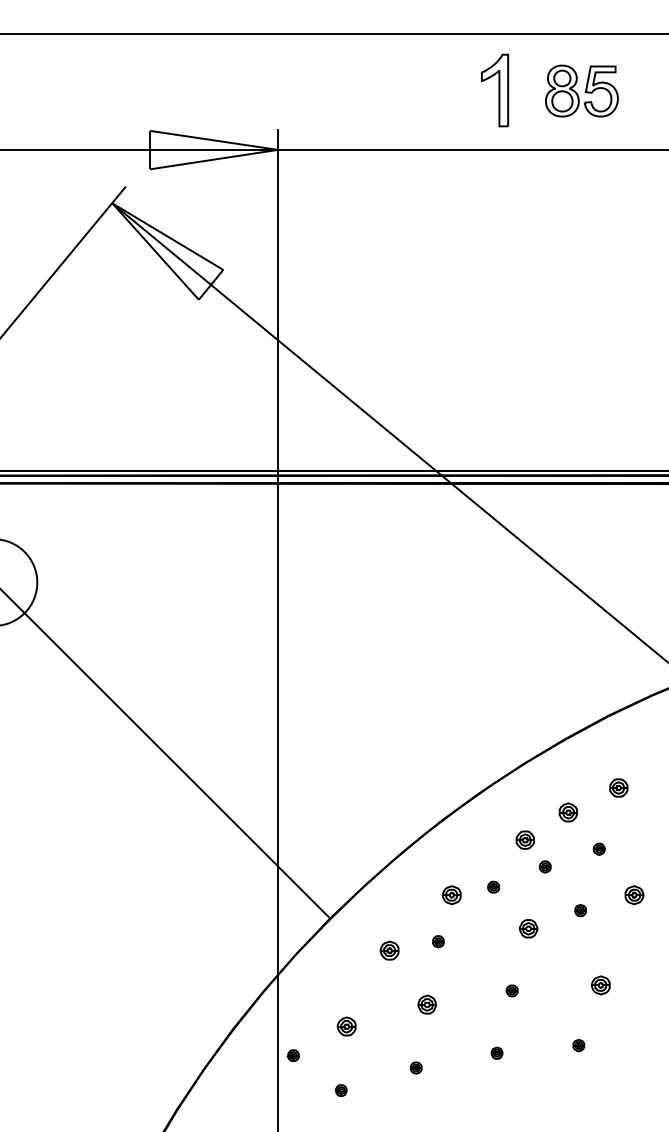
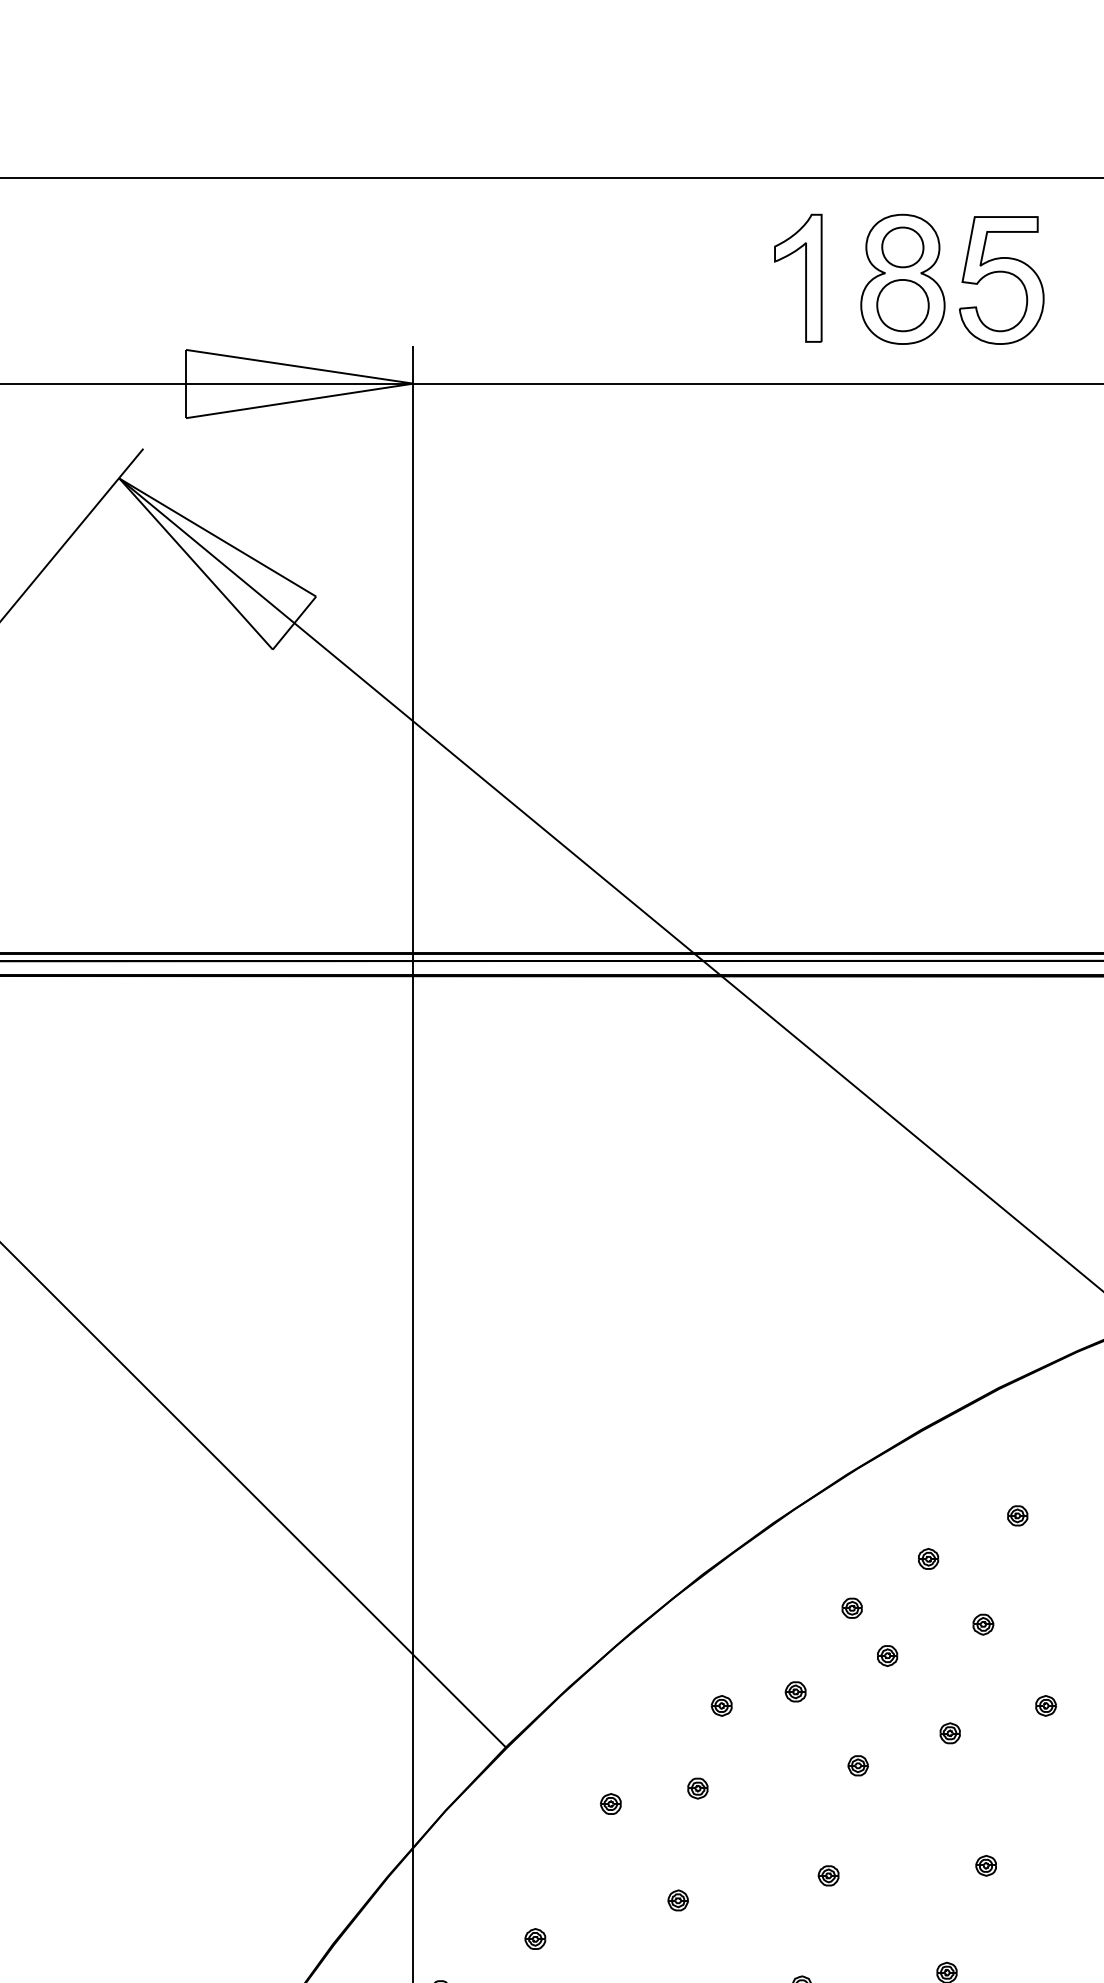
part: (581, 90) -> (951, 278), size x1.43
part: (618, 787) -> (1017, 1514), size x0.62
part: (568, 811) -> (928, 1557), size x0.62
part: (525, 839) -> (852, 1607), size x0.62
part: (451, 894) -> (721, 1704), size x0.62
part: (634, 894) -> (1045, 1704), size x0.62
part: (528, 928) -> (857, 1765), size x0.62
part: (388, 949) -> (609, 1802), size x0.62
part: (600, 984) -> (985, 1864), size x0.62
part: (427, 1004) -> (678, 1899), size x0.62
part: (346, 1026) -> (534, 1939), size x0.62

